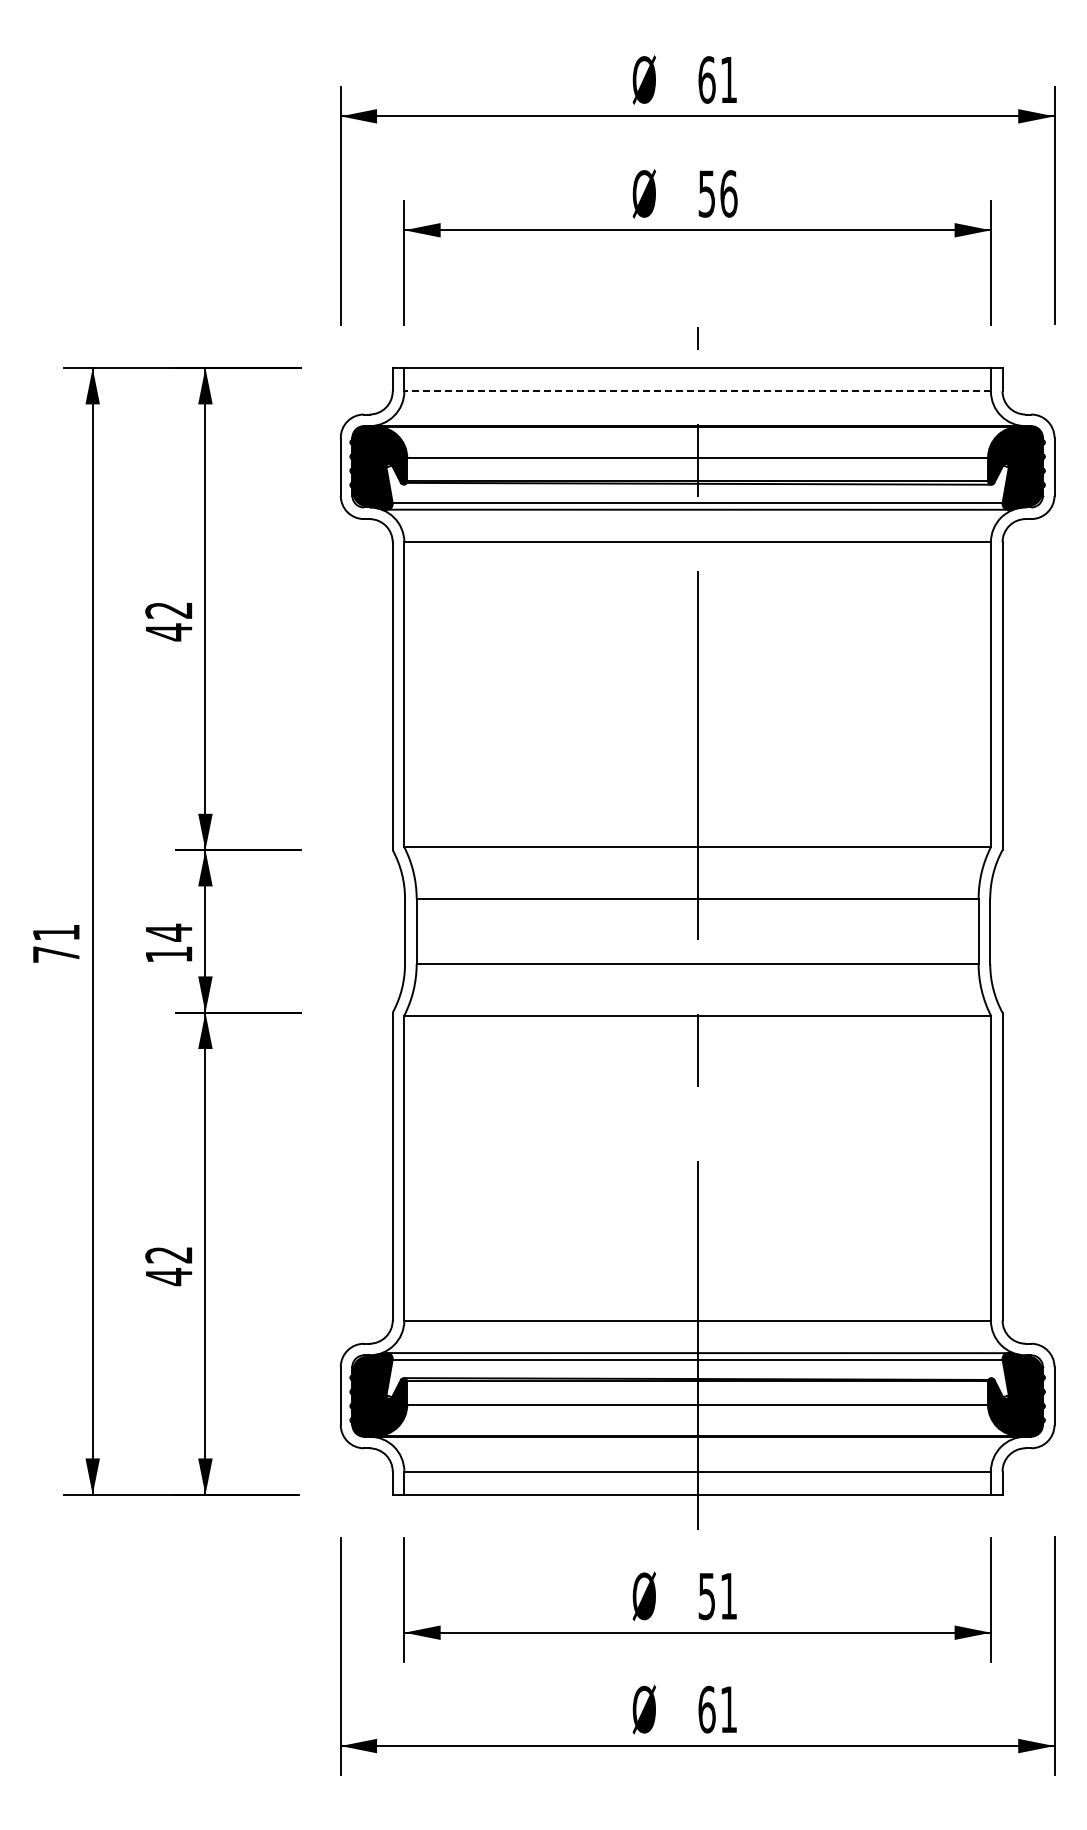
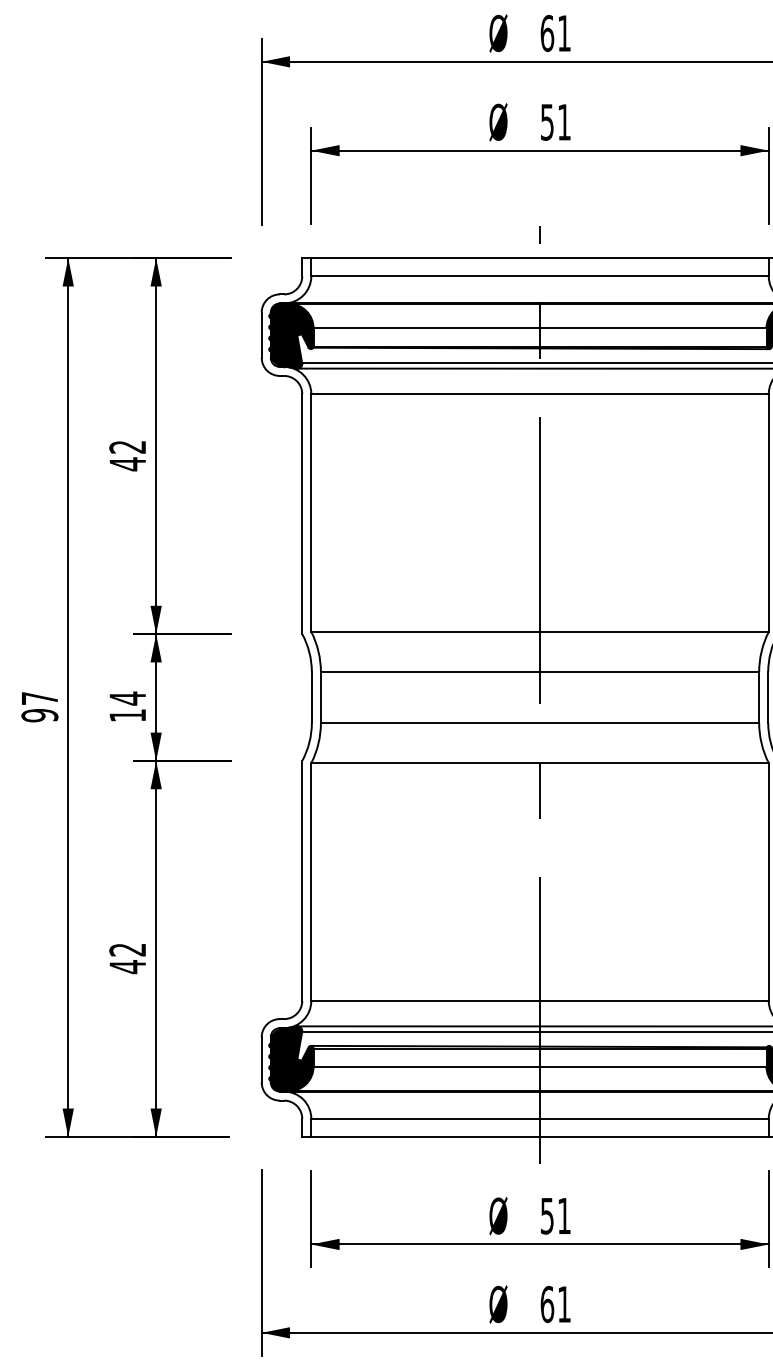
text: (728, 193) -> (564, 122), 56 -> 51
line: (697, 391) -> (539, 276), dashed -> solid
text: (56, 943) -> (40, 706), 71 -> 97

